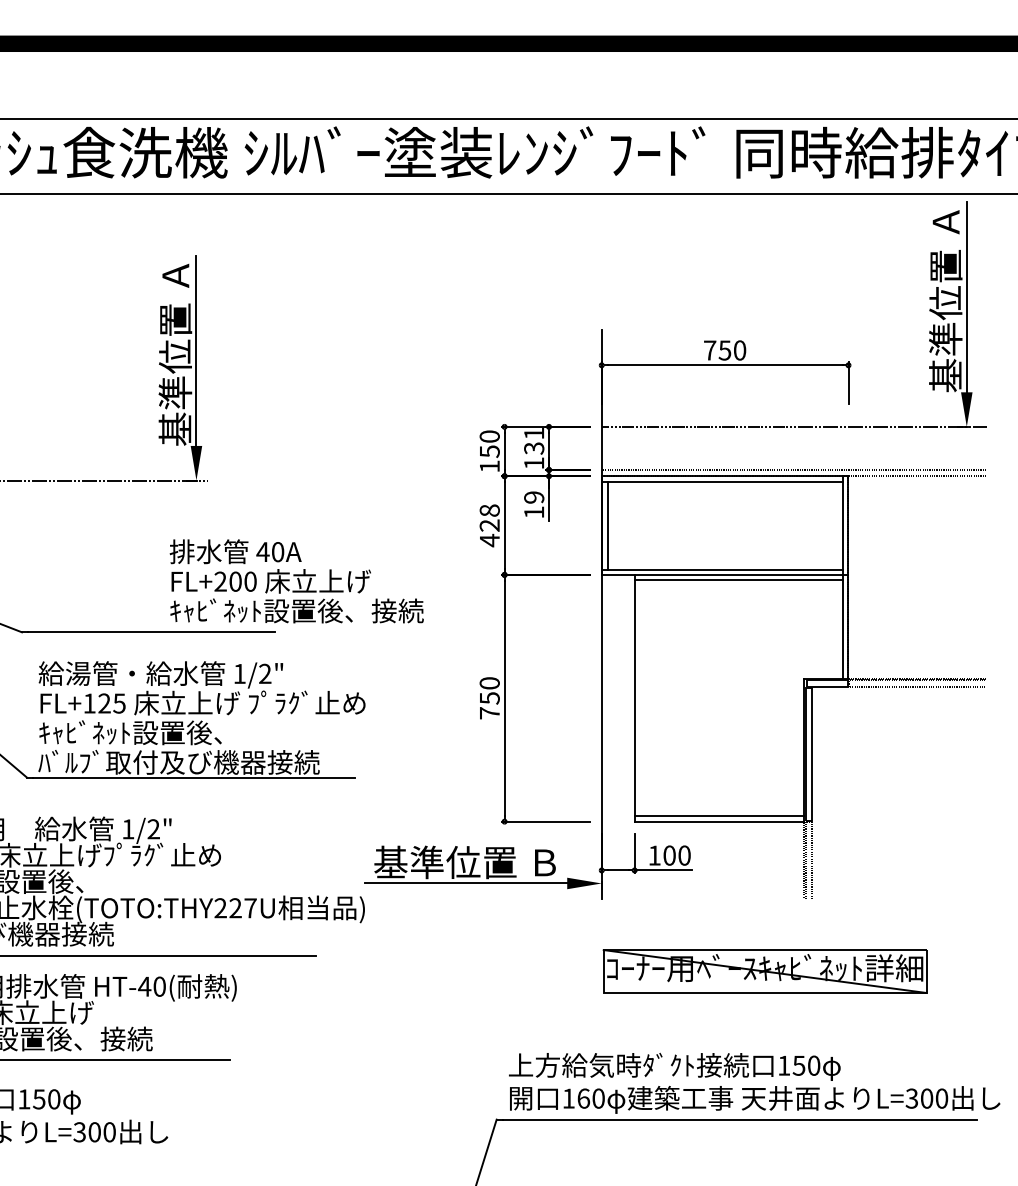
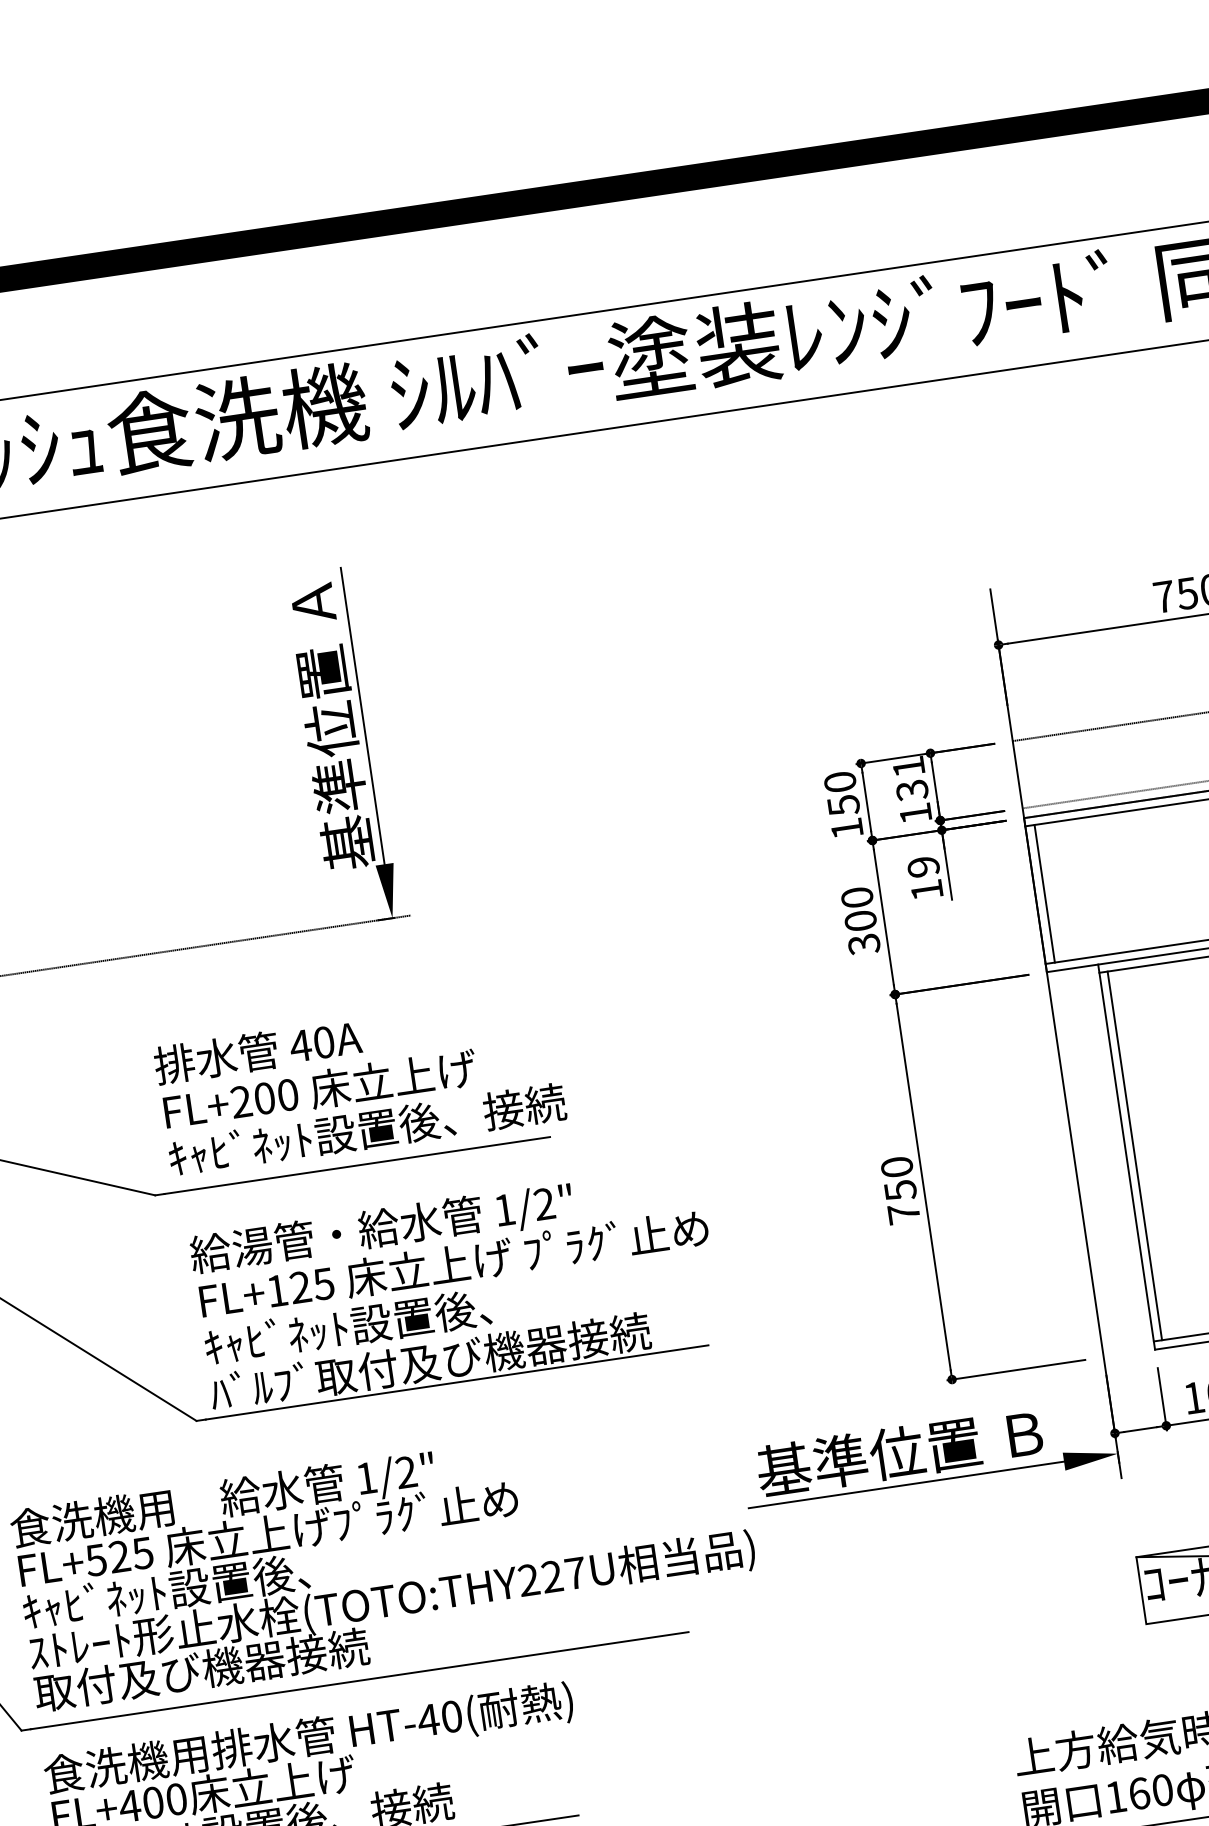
text: (489, 525) -> (860, 920), 428 -> 300
text: (296, 581) -> (359, 1084), moved
line: (639, 698) -> (1134, 1156), added

